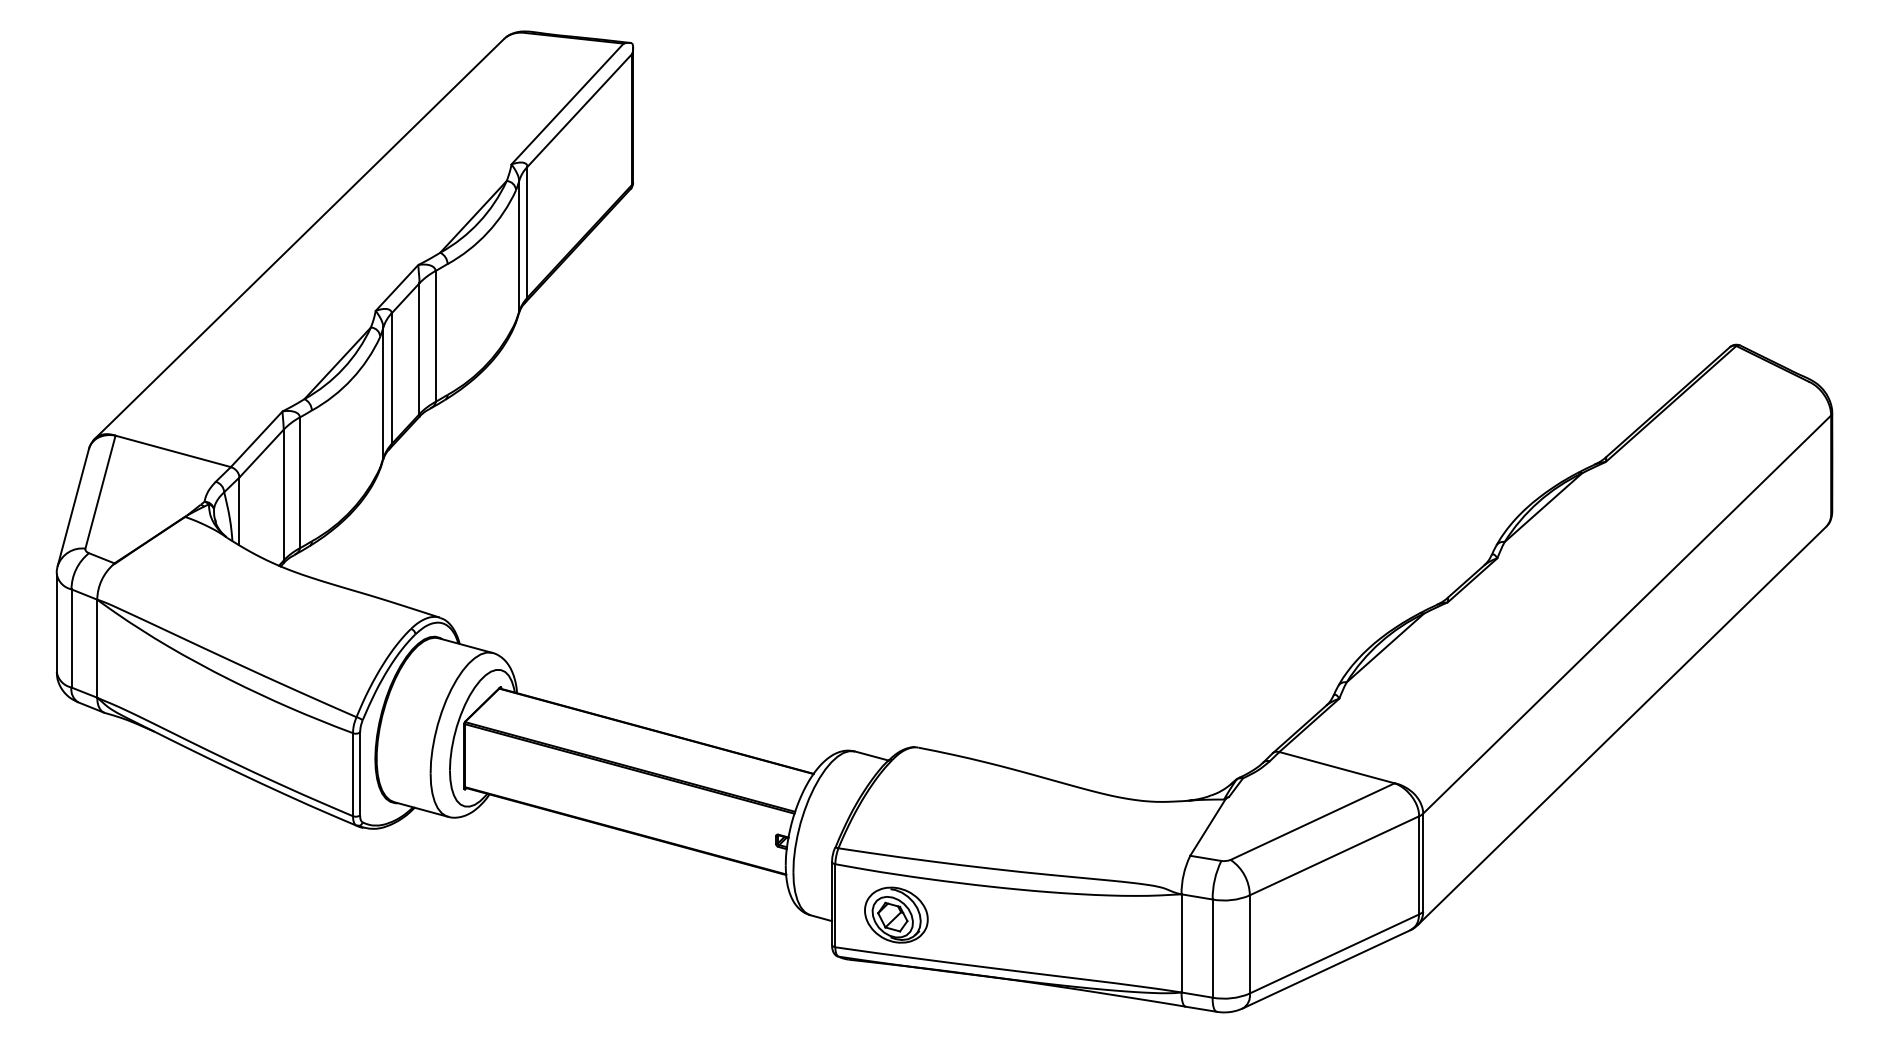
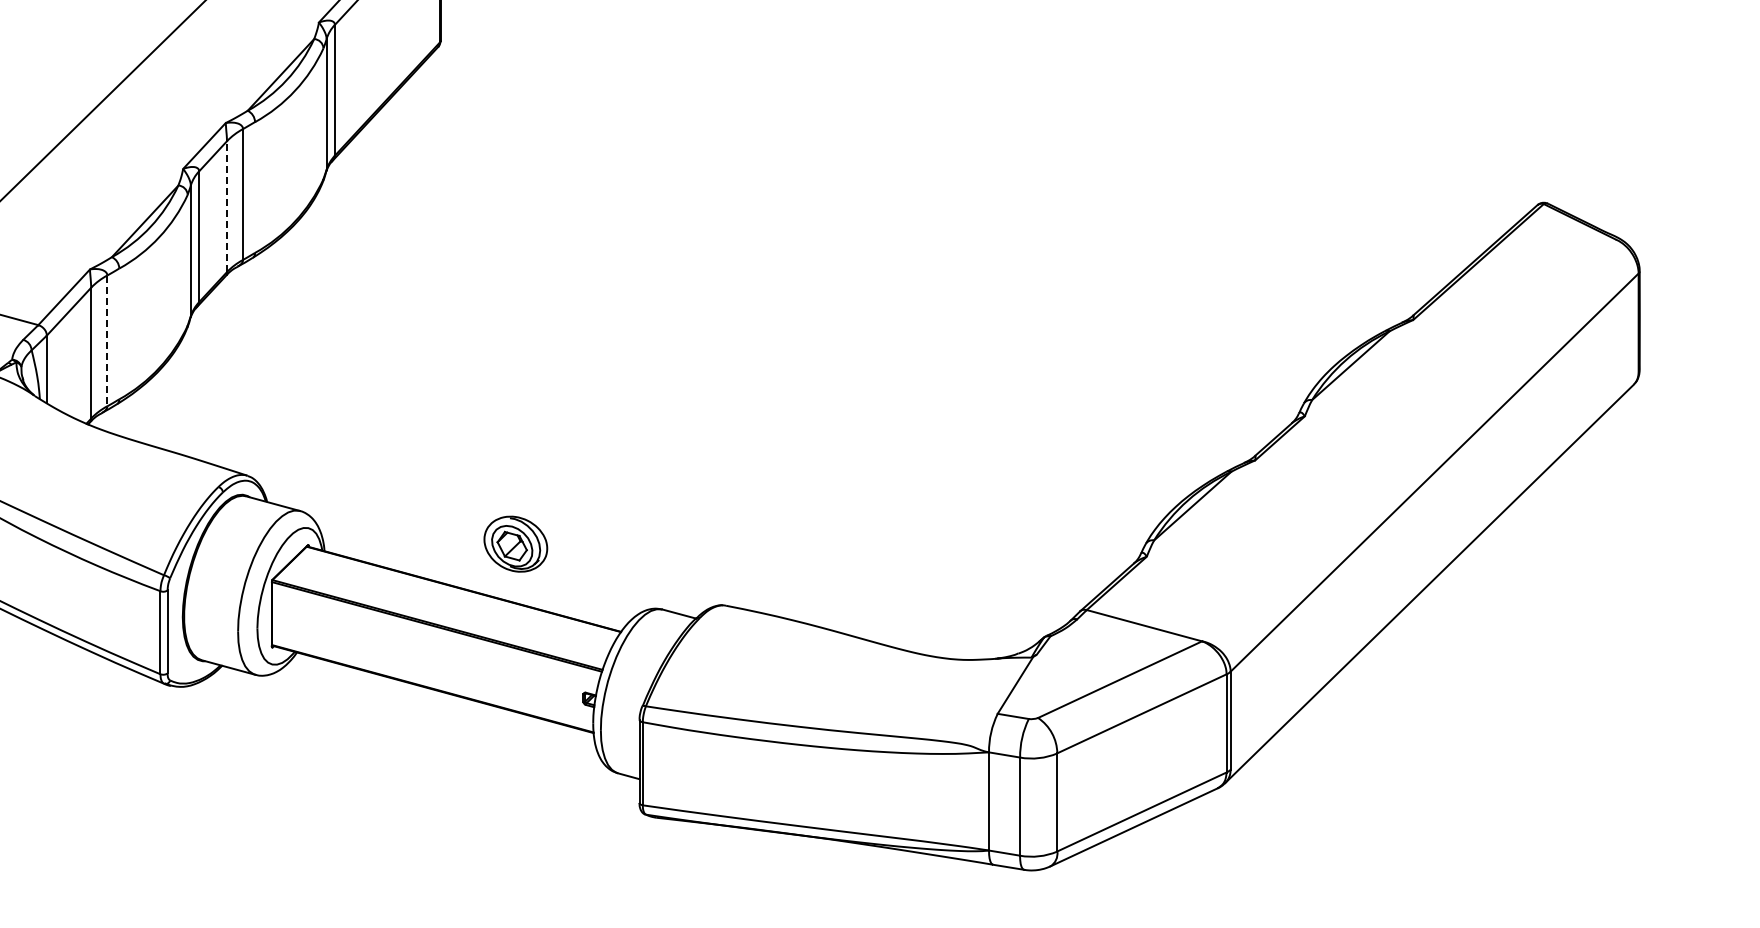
line: (419, 348) -> (226, 206), solid -> dashed
line: (299, 483) -> (106, 341), solid -> dashed
part: (896, 914) -> (515, 543), moved

